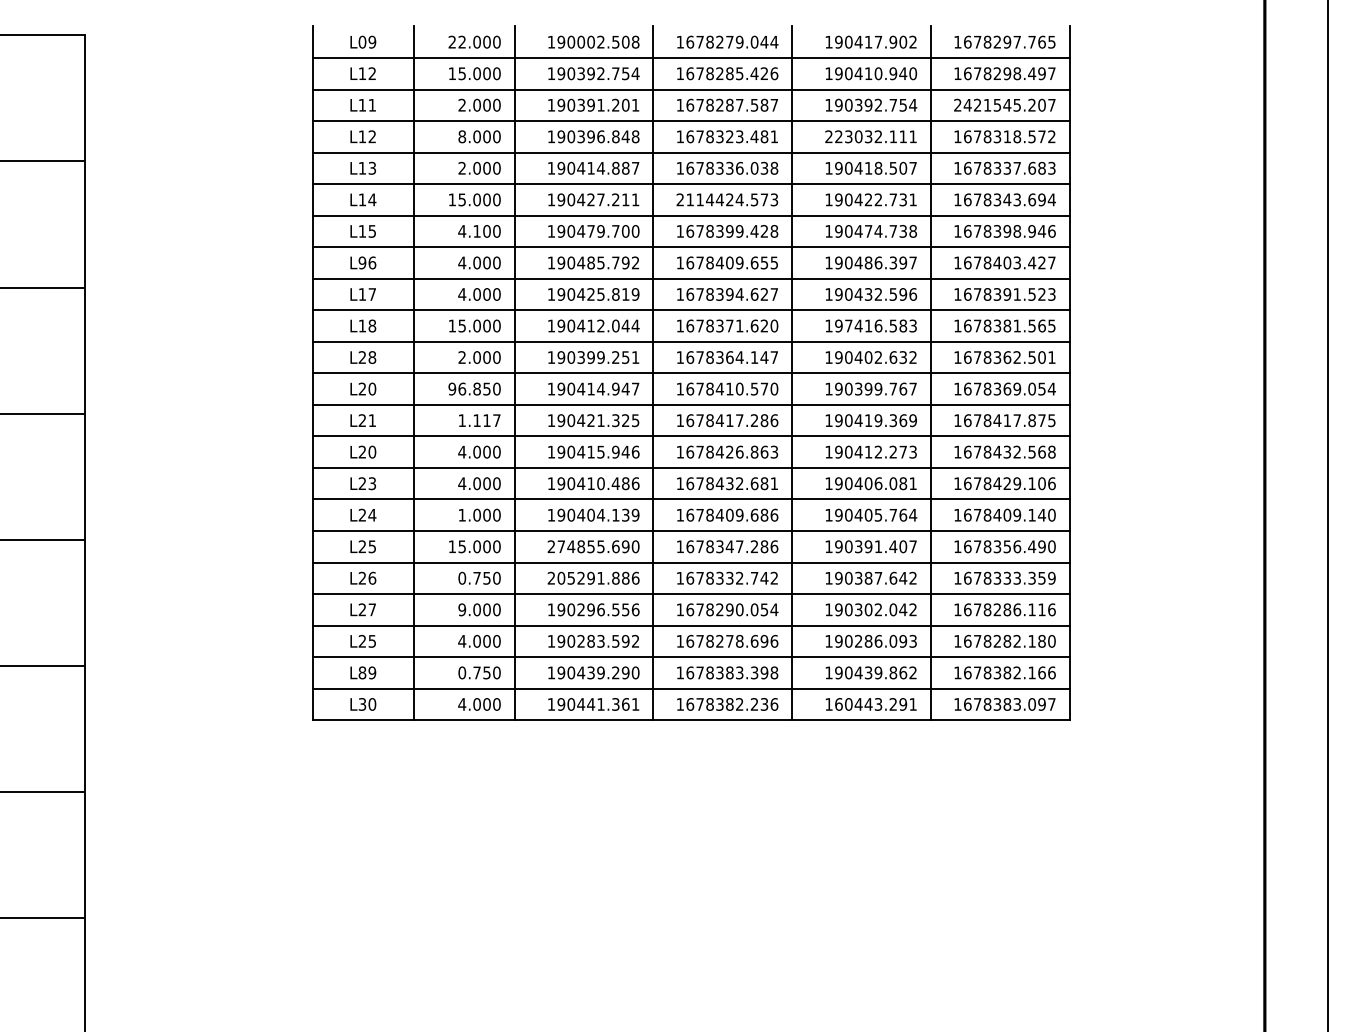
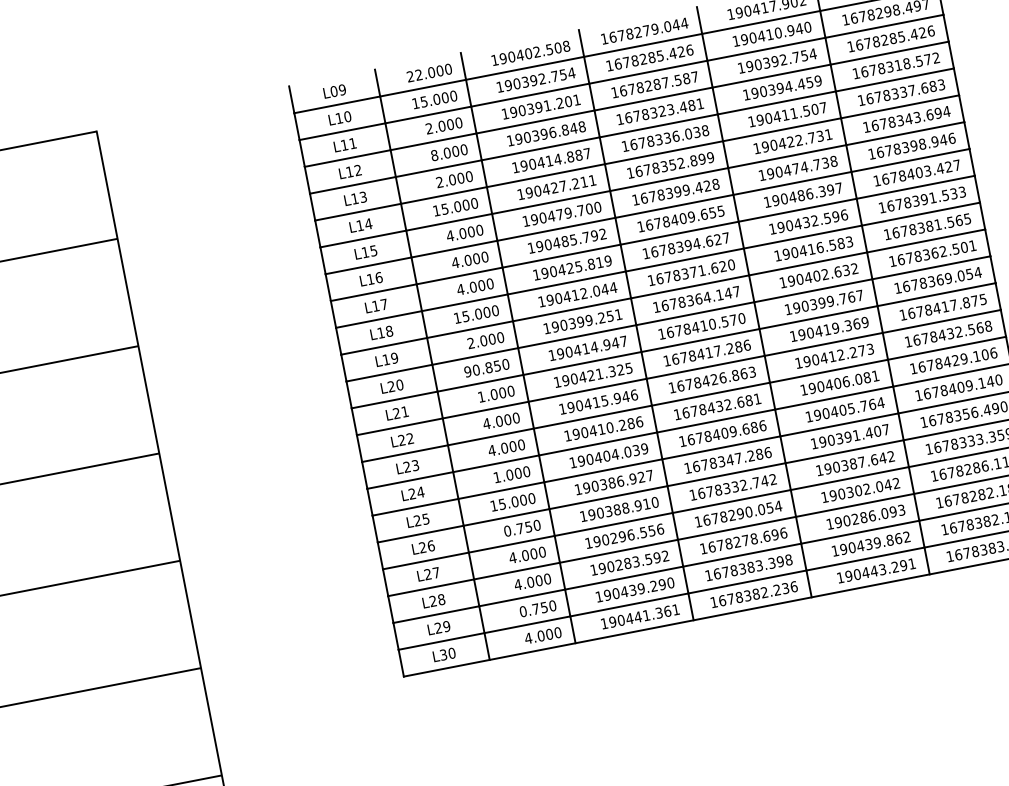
text: (581, 41) -> (520, 54), 190002.508 -> 190402.508
text: (372, 73) -> (347, 116), L12 -> L10
text: (1004, 104) -> (890, 38), 2421545.207 -> 1678285.426
text: (870, 136) -> (781, 87), 223032.111 -> 190394.459
text: (878, 167) -> (793, 112), 190418.507 -> 190411.507
text: (727, 199) -> (670, 164), 2114424.573 -> 1678352.899
text: (476, 231) -> (462, 233), 4.100 -> 4.000
text: (362, 262) -> (370, 278), L96 -> L16
text: (1041, 294) -> (953, 193), 1678391.523 -> 1678391.533
text: (848, 325) -> (794, 252), 197416.583 -> 190416.583
text: (367, 357) -> (390, 358), L28 -> L19
text: (462, 388) -> (476, 369), 96.850 -> 90.850
text: (486, 420) -> (502, 392), 1.117 -> 1.000
text: (372, 451) -> (410, 438), L20 -> L22
text: (615, 483) -> (622, 425), 190410.486 -> 190410.286
text: (615, 514) -> (627, 451), 190404.139 -> 190404.039
text: (593, 546) -> (614, 482), 274855.690 -> 190386.927
text: (593, 577) -> (619, 508), 205291.886 -> 190388.910
text: (462, 609) -> (513, 557), 9.000 -> 4.000
text: (372, 640) -> (441, 598), L25 -> L28
text: (362, 672) -> (438, 627), L89 -> L29
text: (838, 704) -> (848, 576), 160443.291 -> 190443.291

